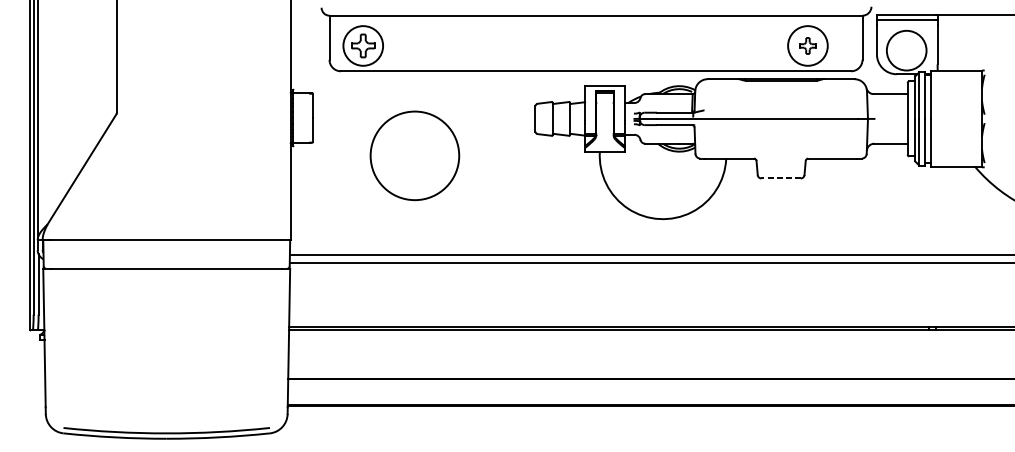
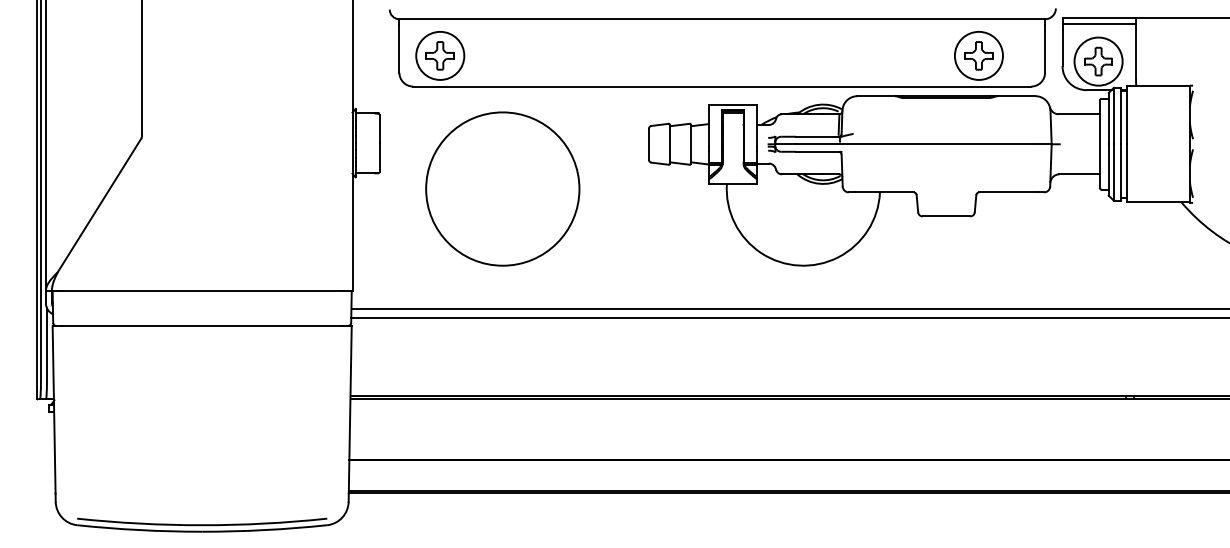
part: (807, 45) -> (978, 55), size x1.43
part: (906, 50) -> (1098, 61), added
circle: (414, 155) -> (502, 188), size x1.43
line: (781, 178) -> (946, 216), dashed -> solid

